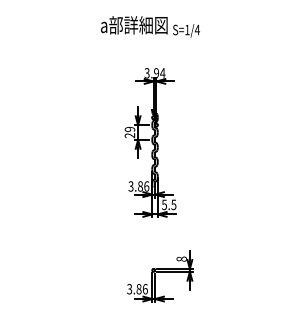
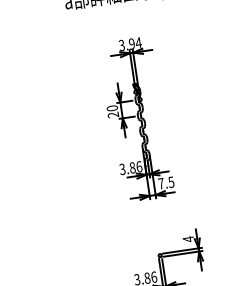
text: (130, 129) -> (112, 108), 29 -> 20
text: (164, 204) -> (161, 183), 5.5 -> 7.5
text: (181, 258) -> (188, 238), 8 -> 4

